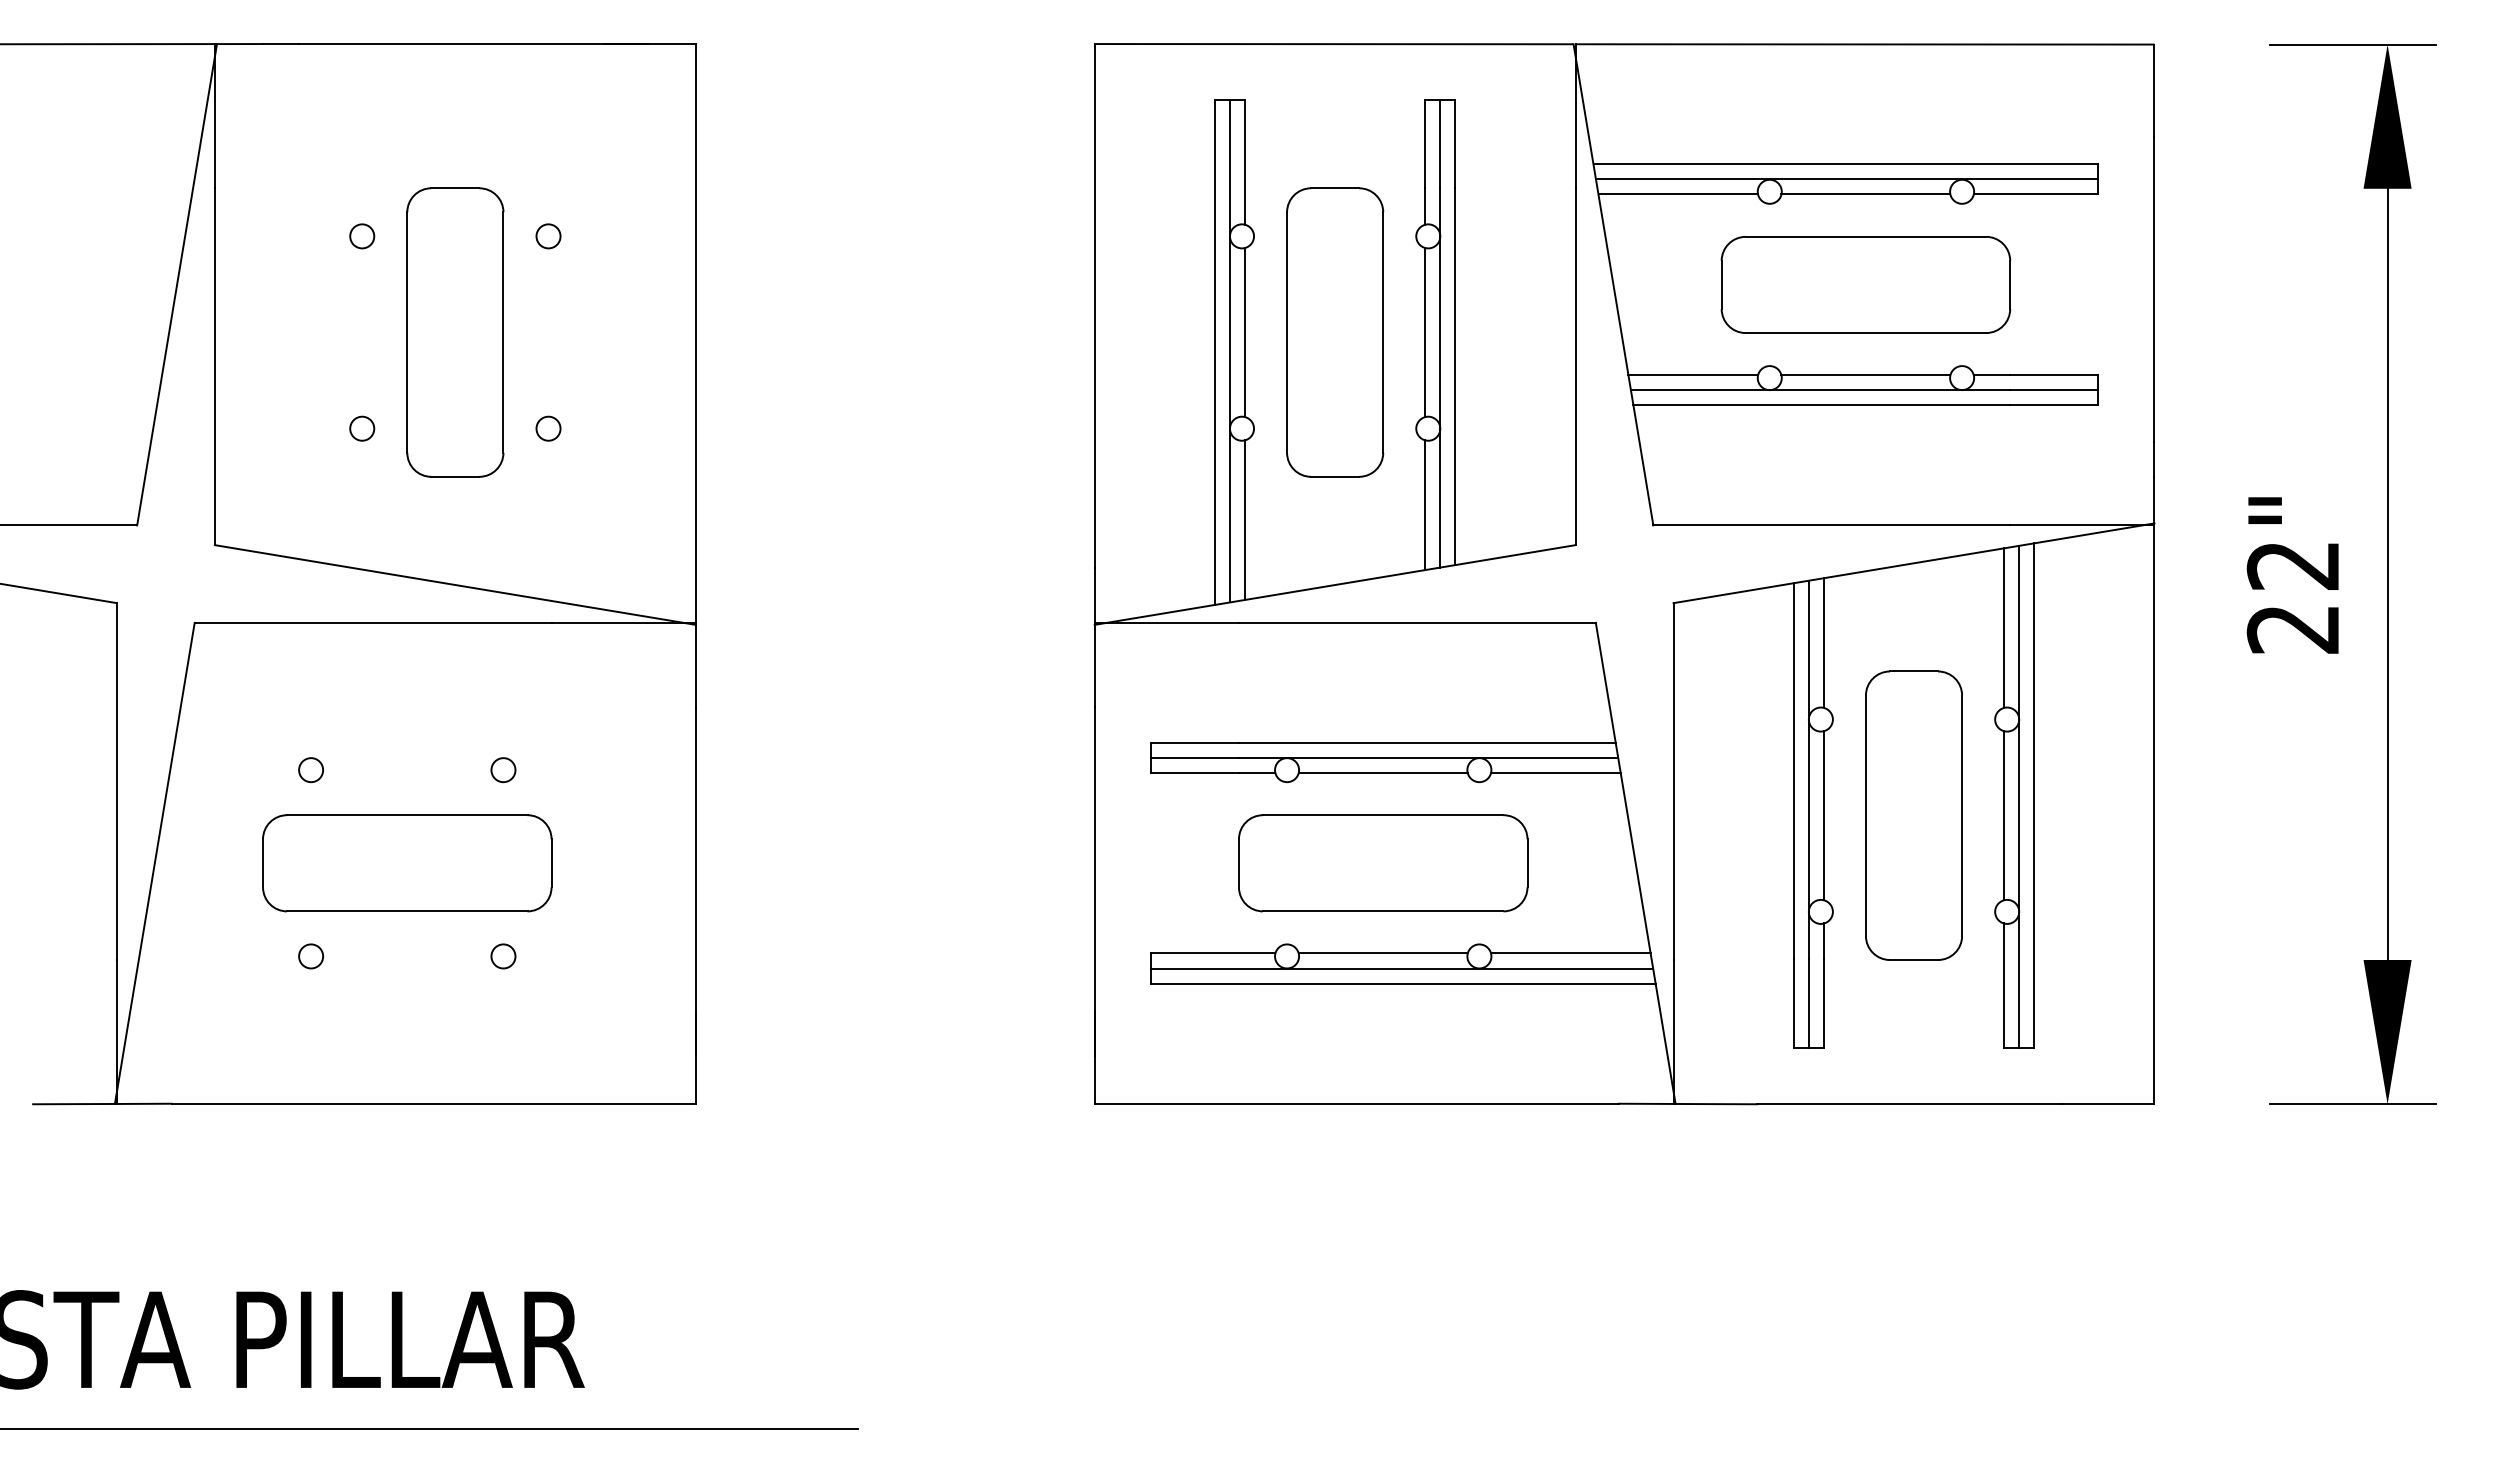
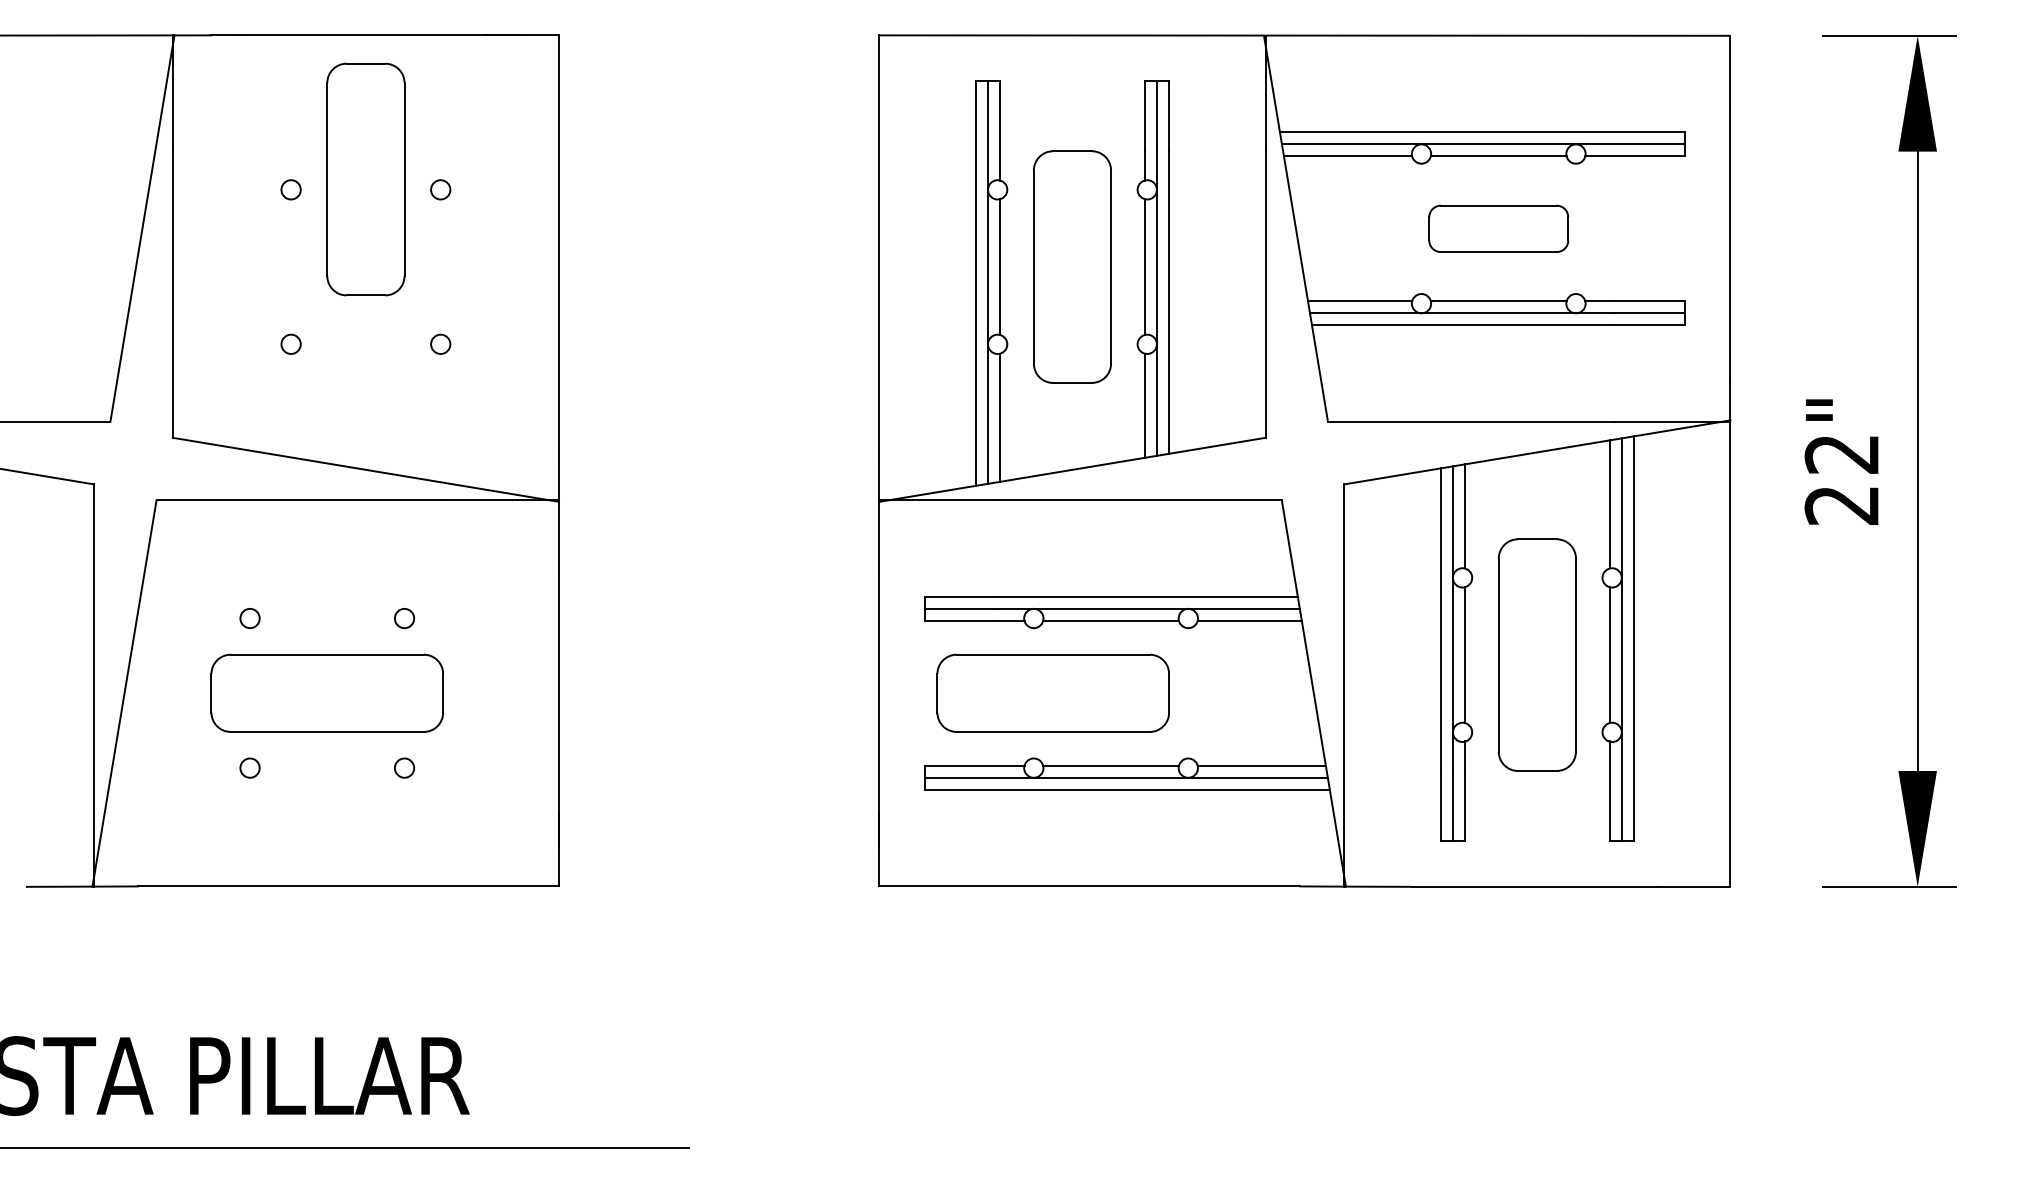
part: (1865, 284) -> (1498, 228), size x0.6
part: (455, 332) -> (366, 179), moved
part: (1383, 863) -> (1053, 693), moved

